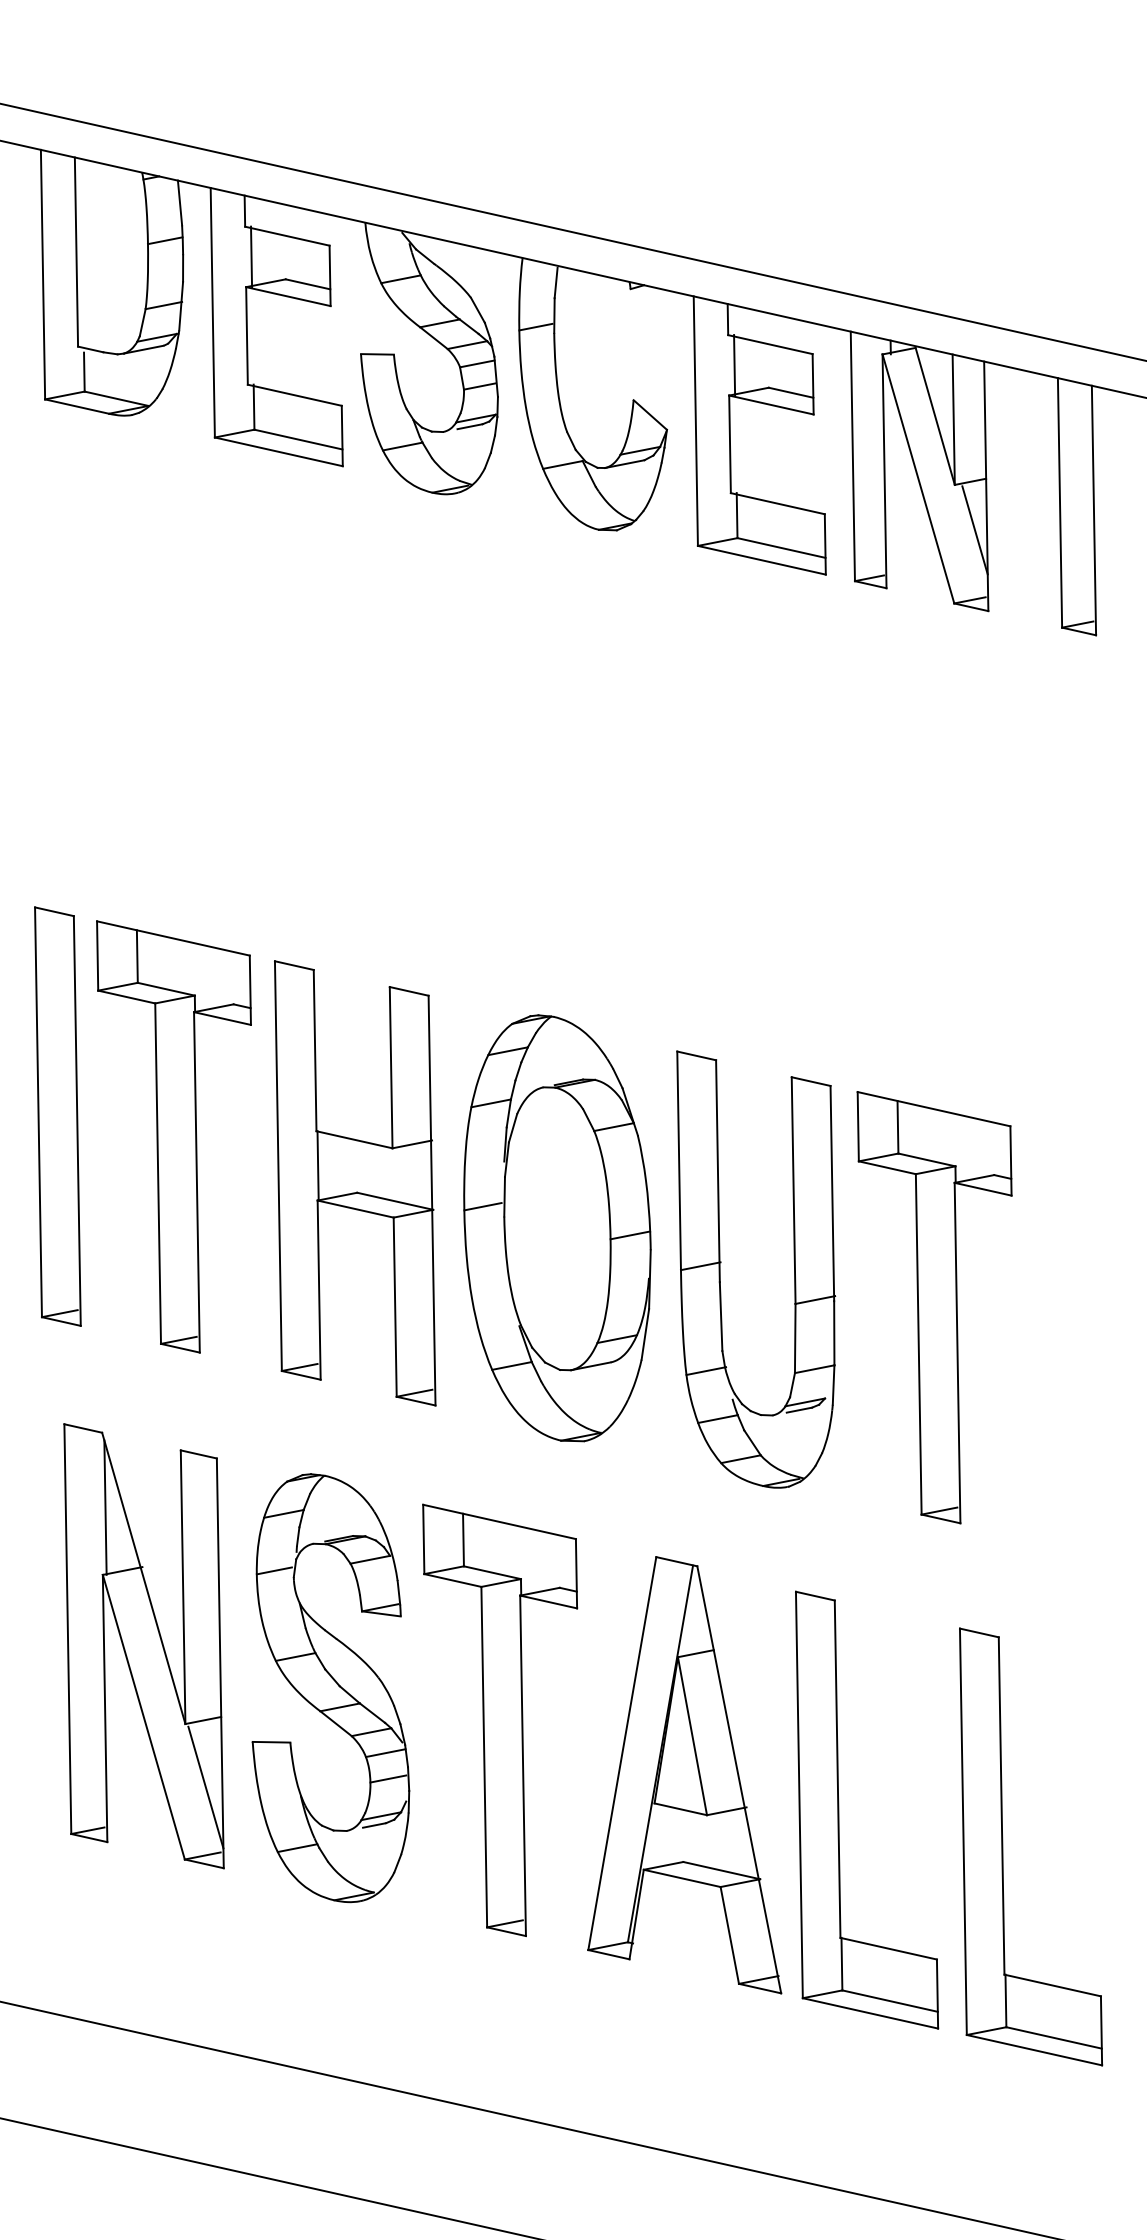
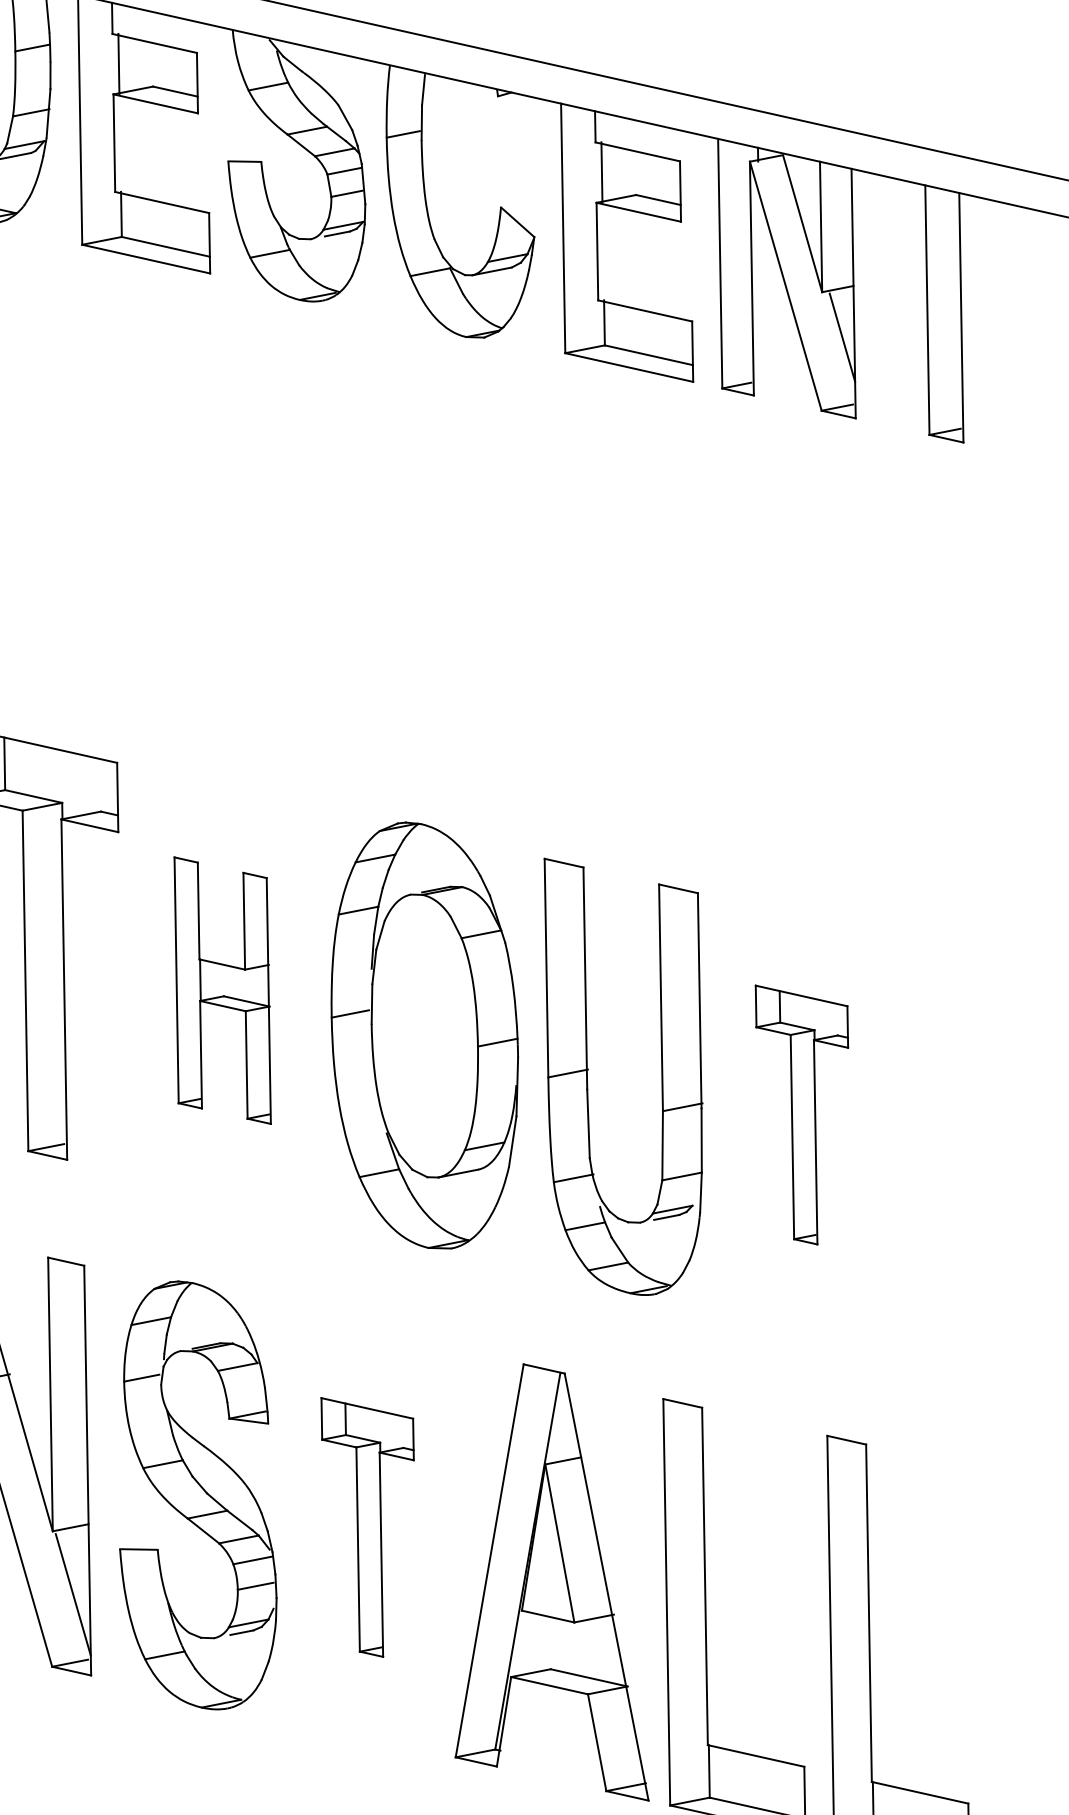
part: (355, 1183) -> (222, 990), size x0.6
part: (934, 1307) -> (801, 1114), size x0.6
part: (500, 1719) -> (367, 1526), size x0.6

